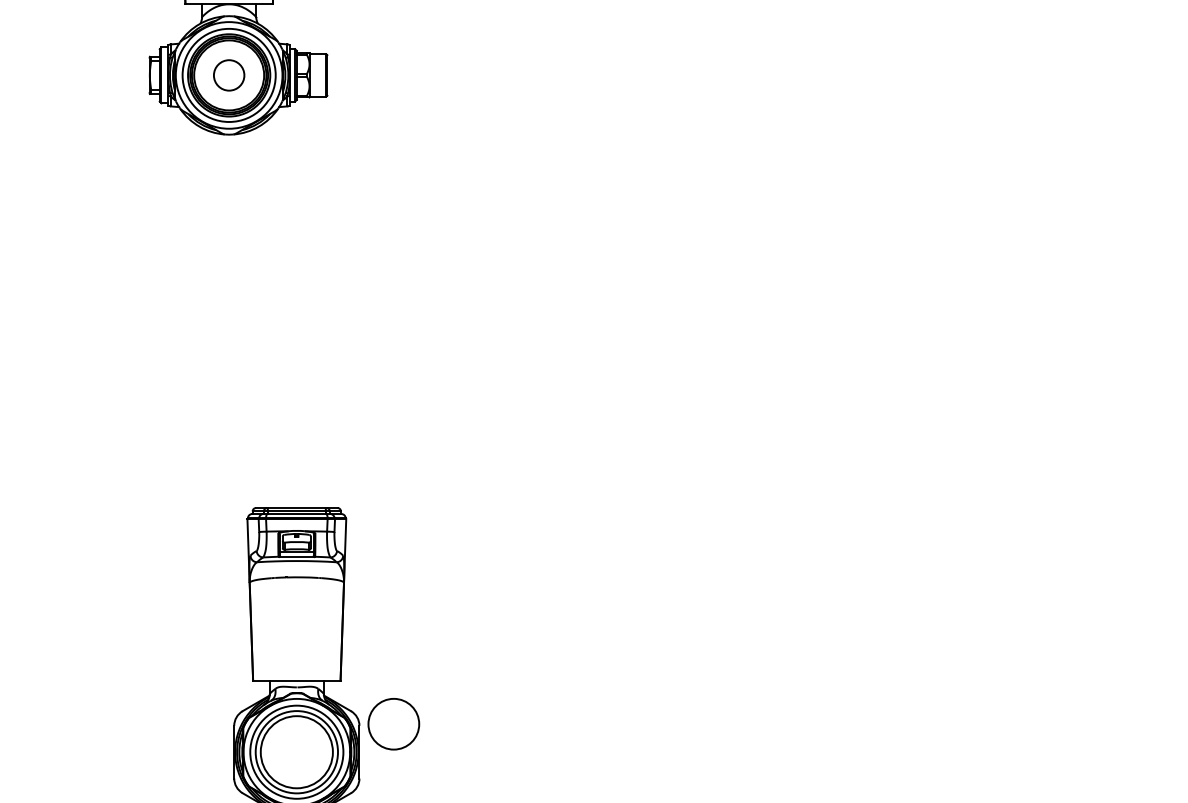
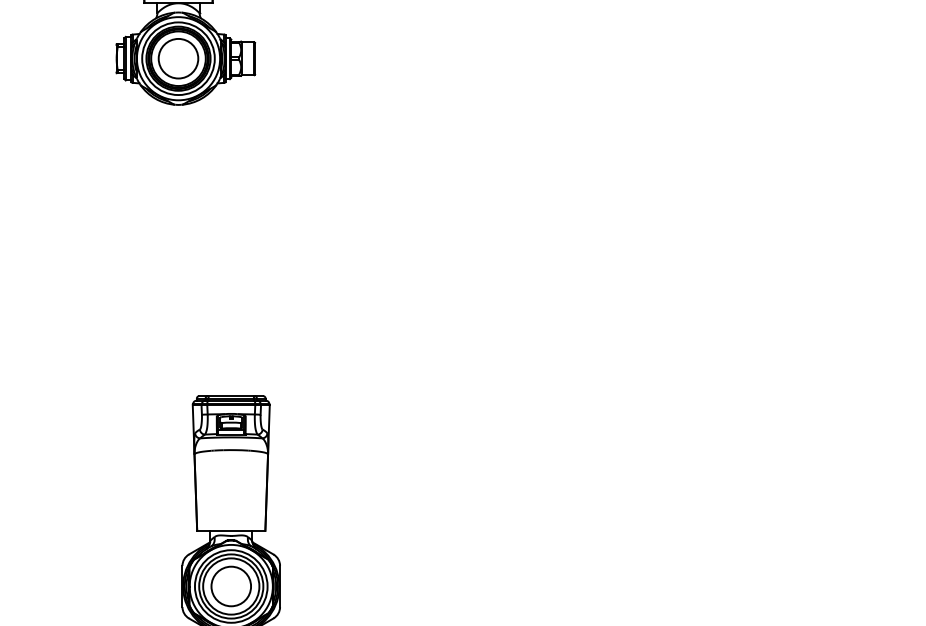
circle: (228, 75) -> (177, 58), size x1.67
circle: (393, 724) -> (231, 586), moved

